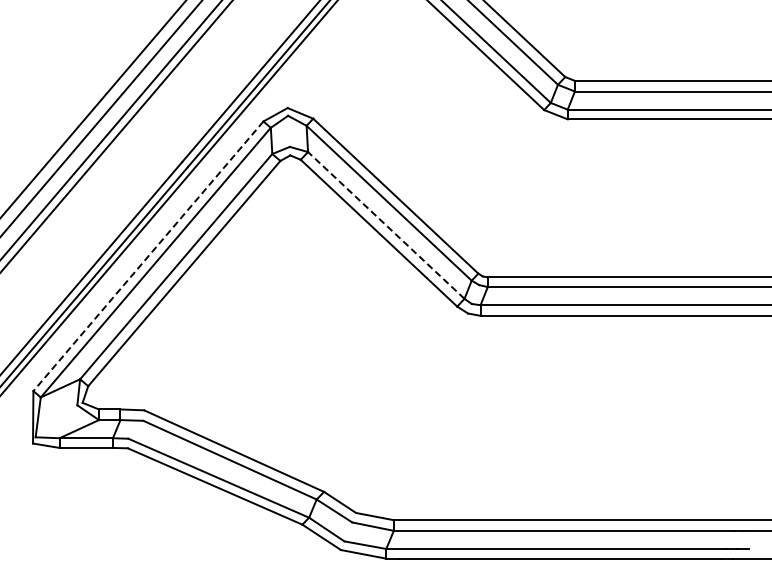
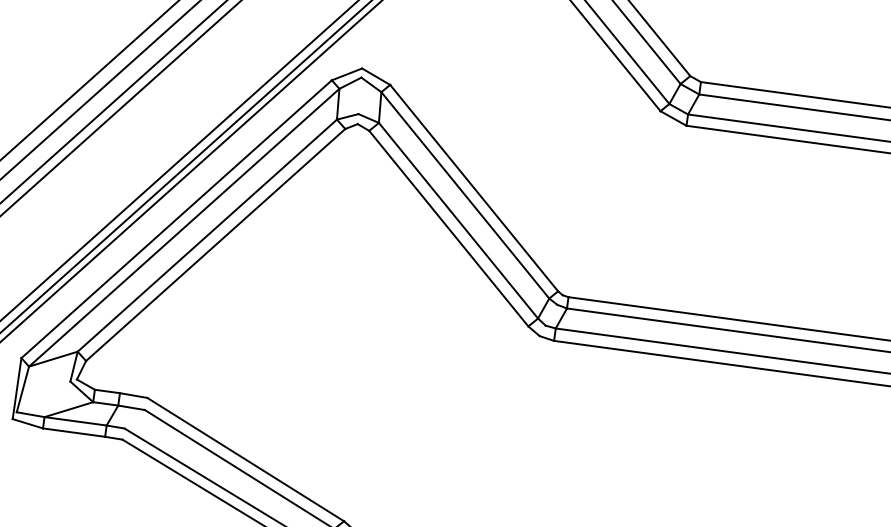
line: (385, 225) -> (457, 220), dashed -> solid
line: (148, 256) -> (176, 219), dashed -> solid

